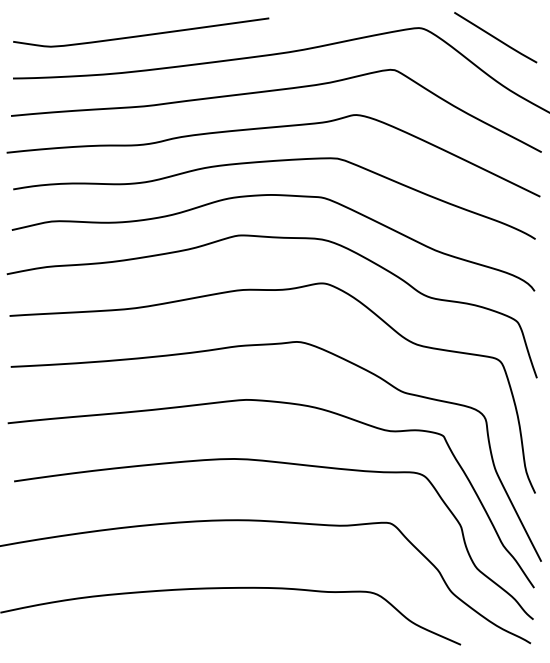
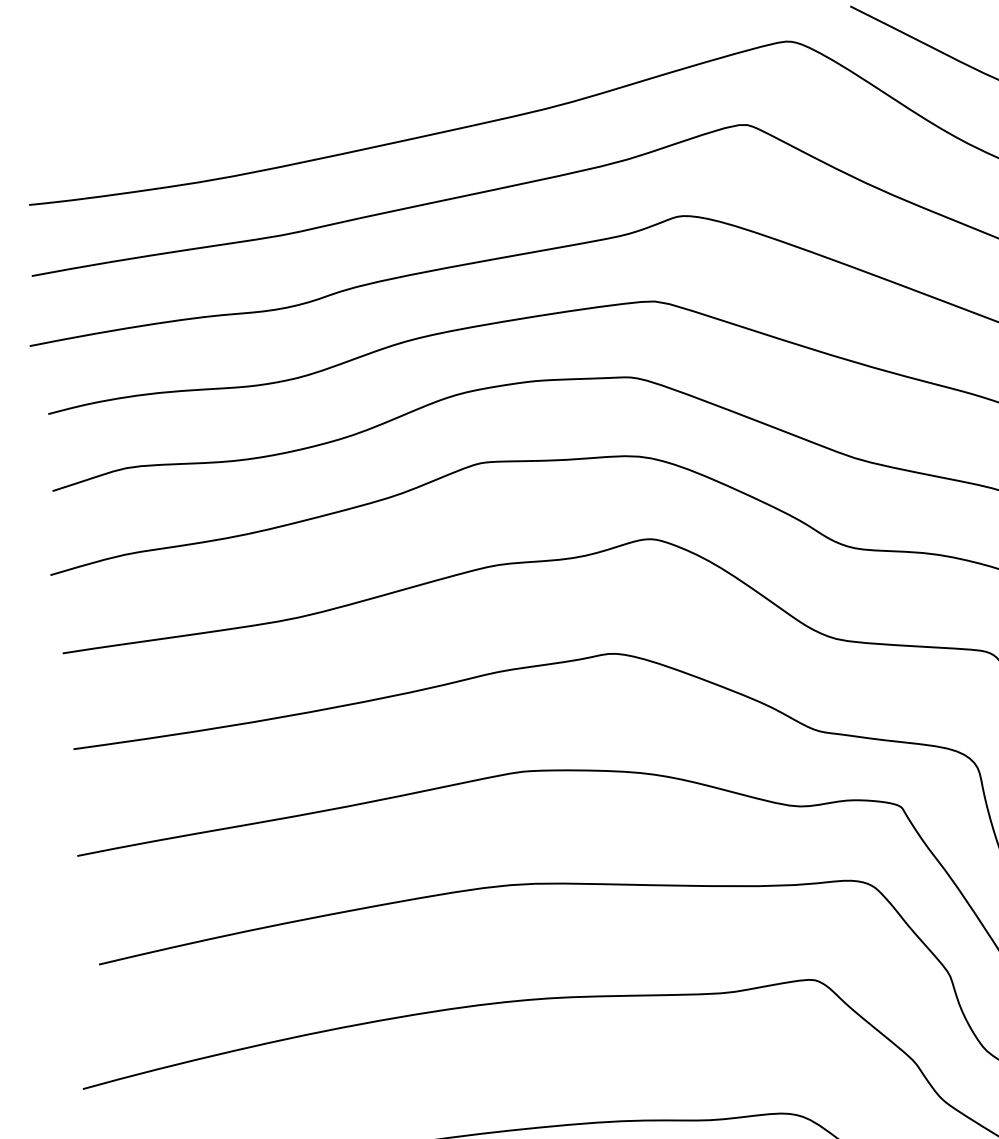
curve: (142, 34) -> (265, 100), removed

